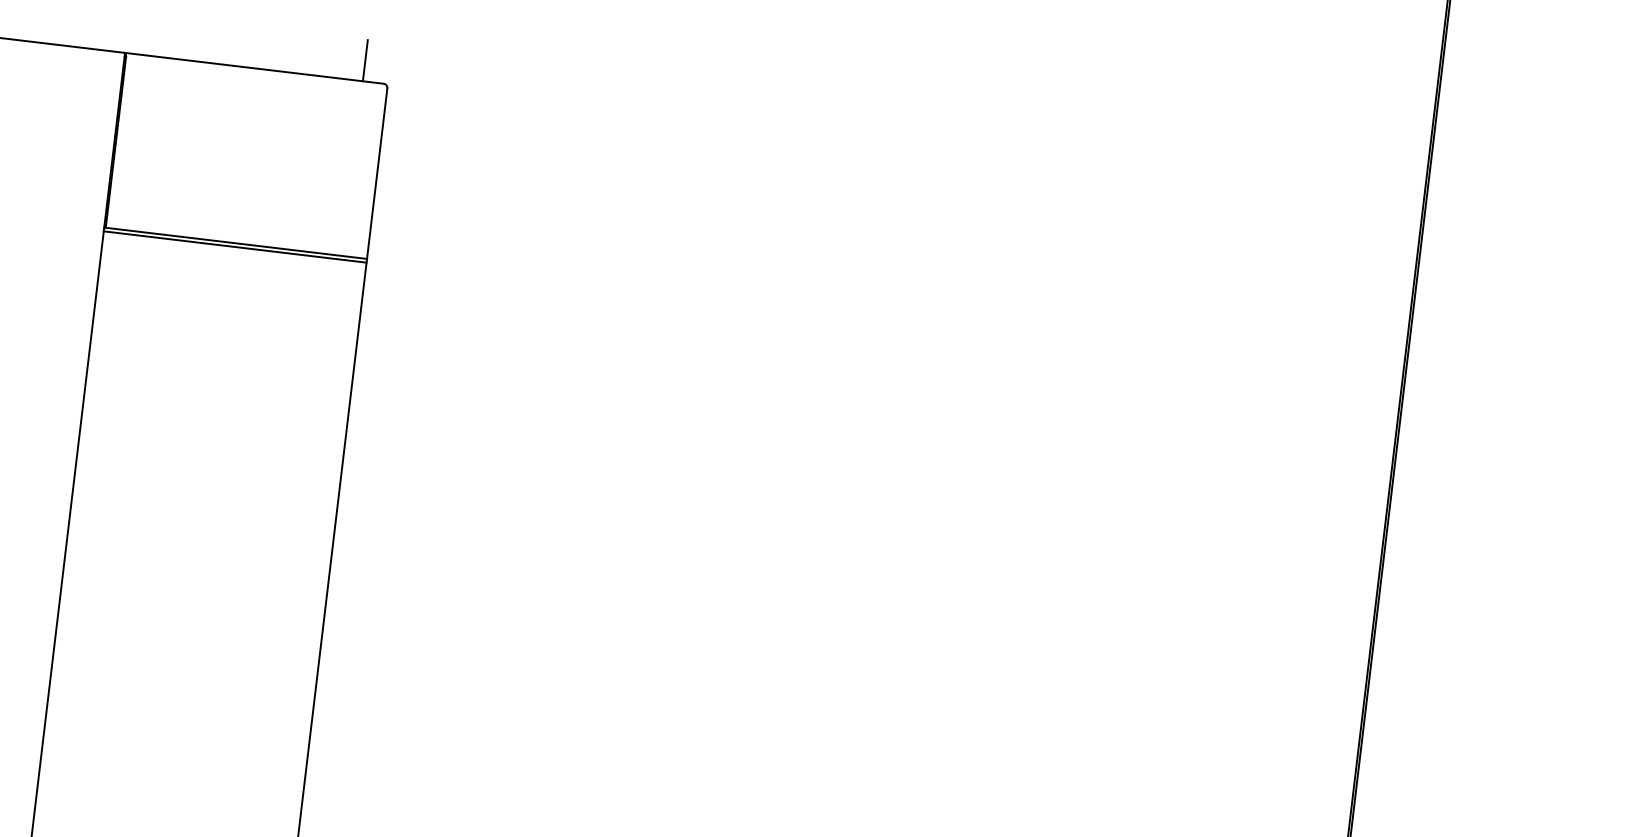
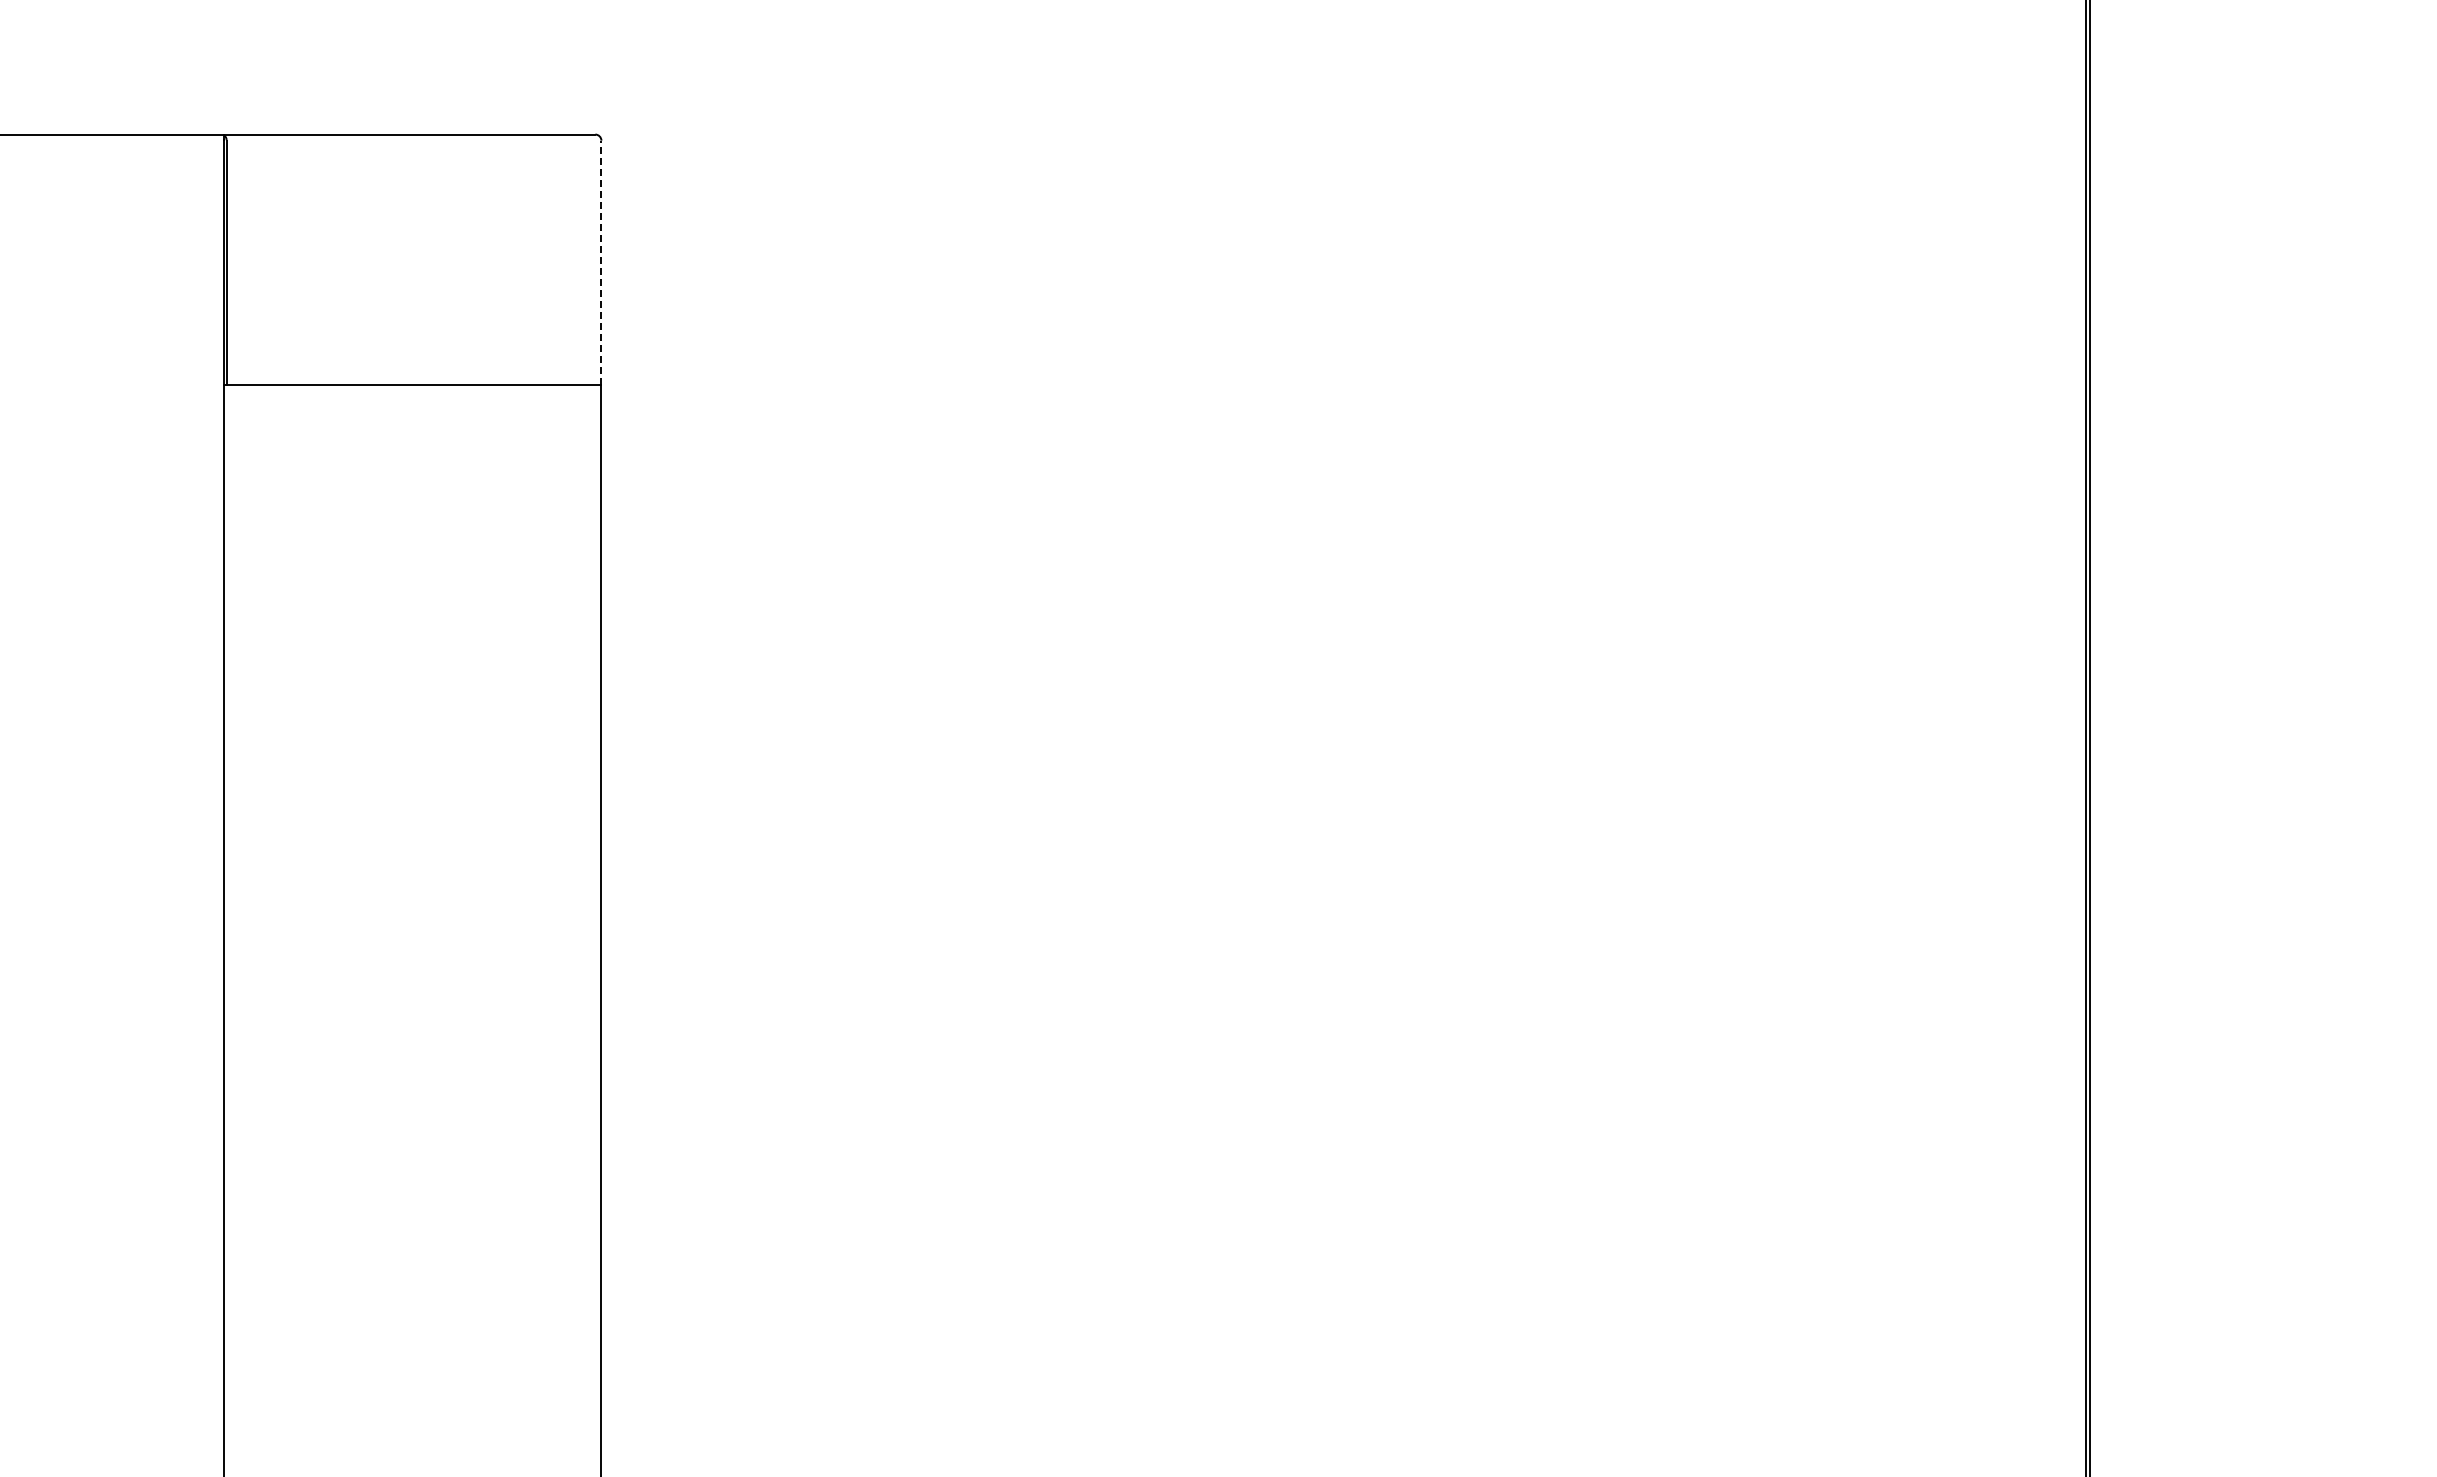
line: (365, 60) -> (565, 104), removed
line: (377, 173) -> (601, 262), solid -> dashed
line: (234, 246) -> (412, 390), removed

